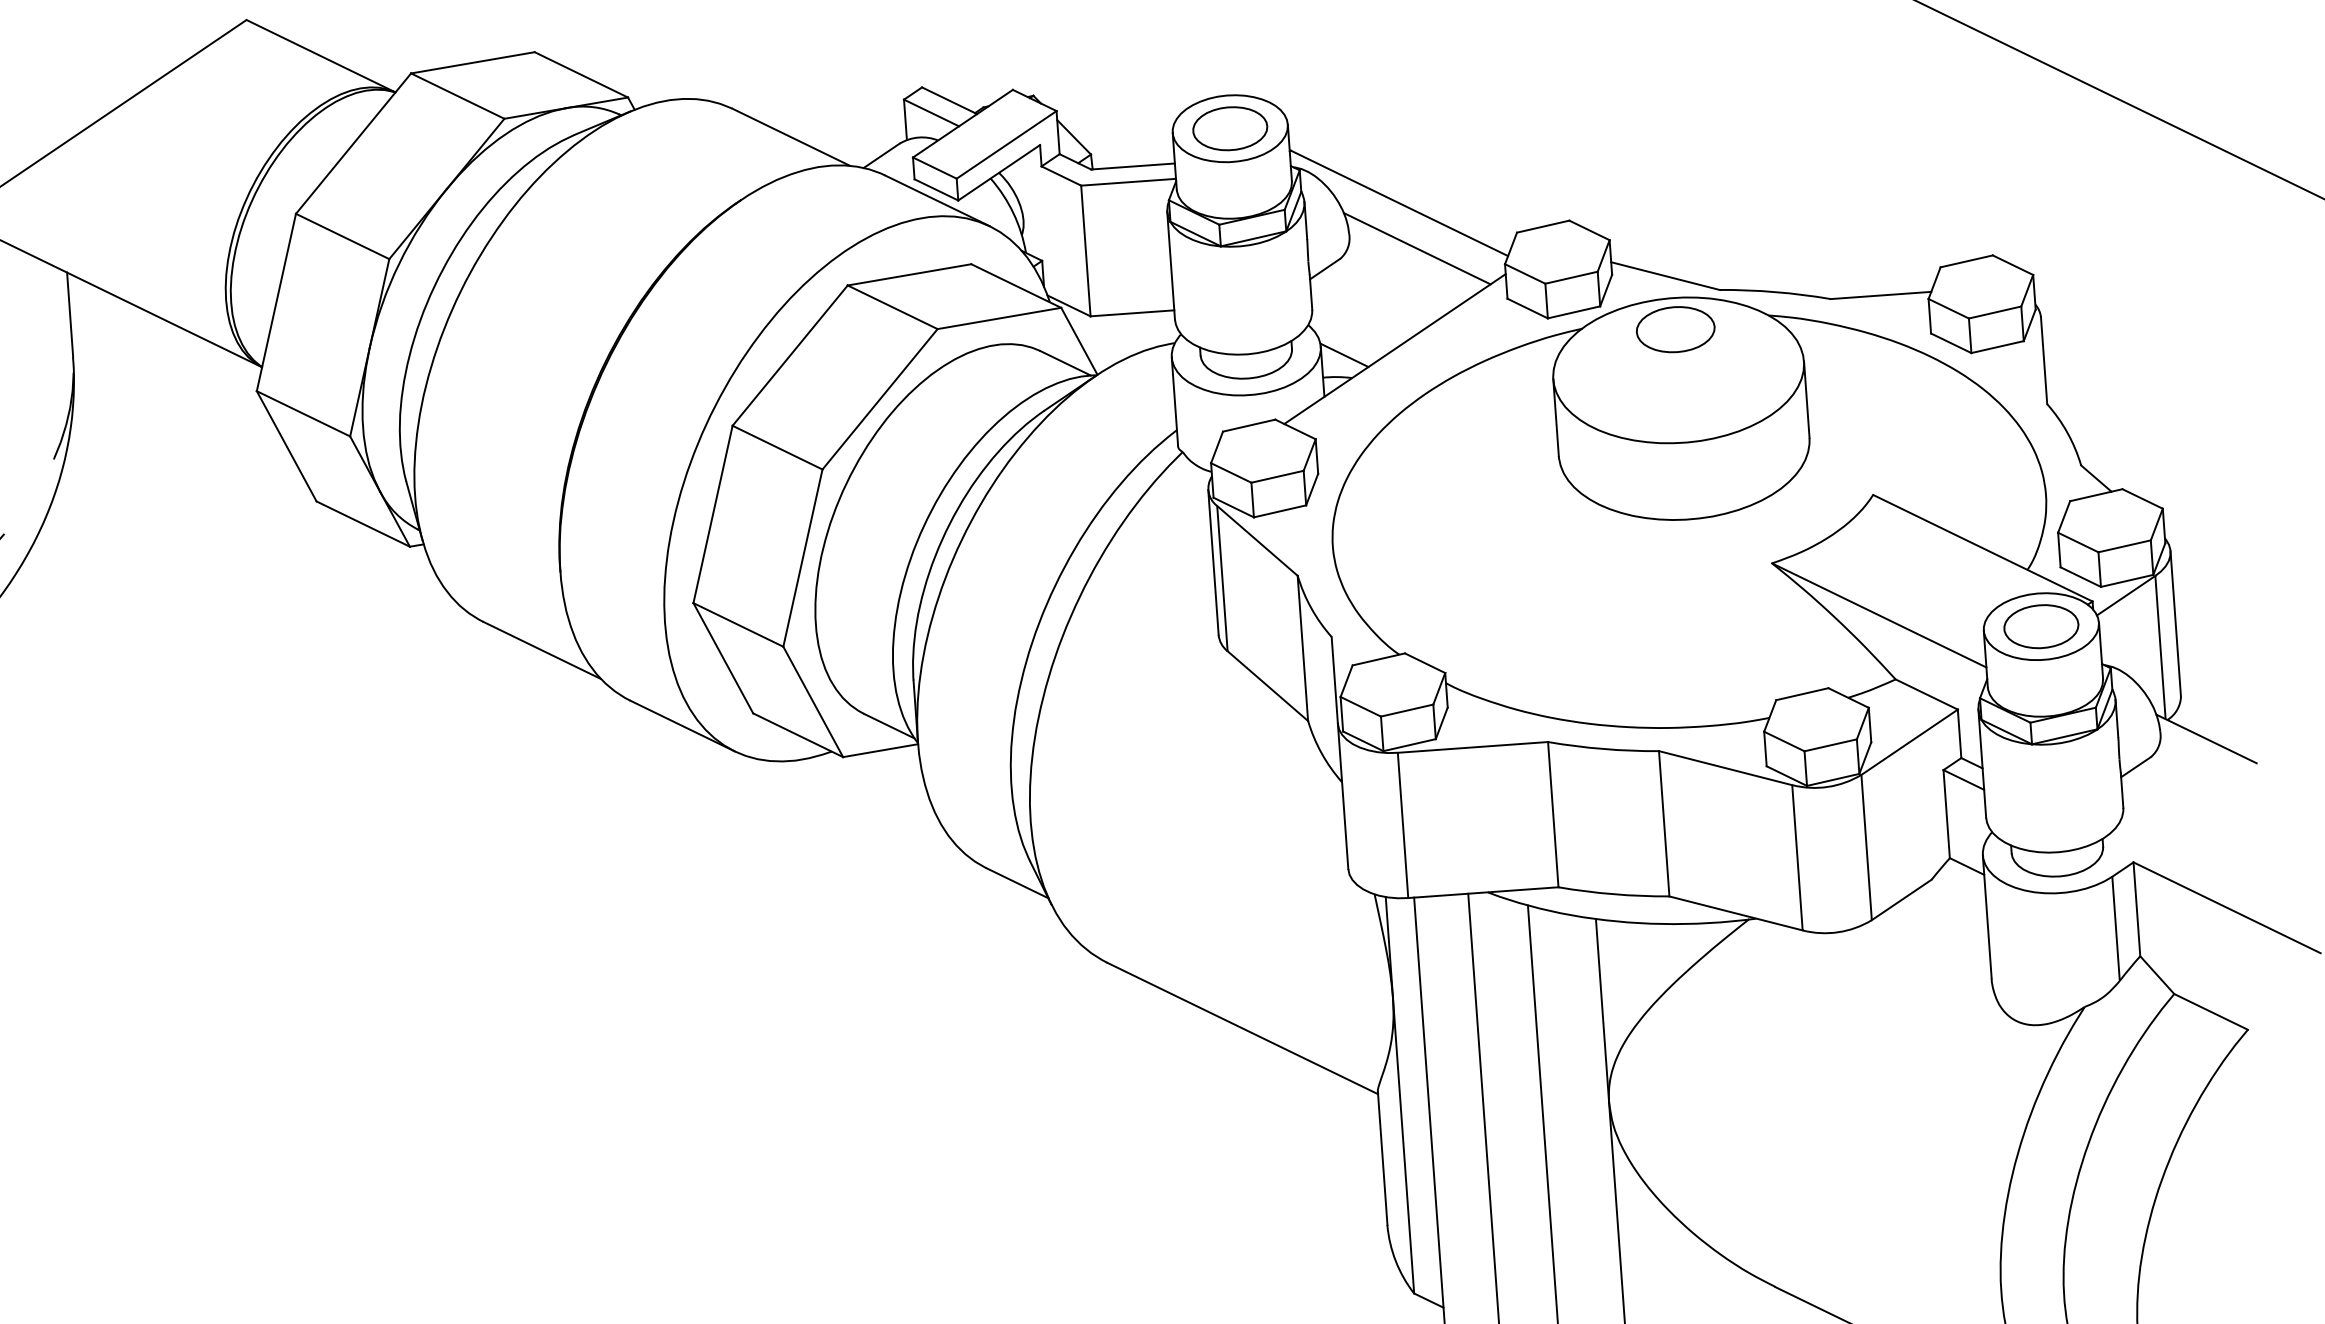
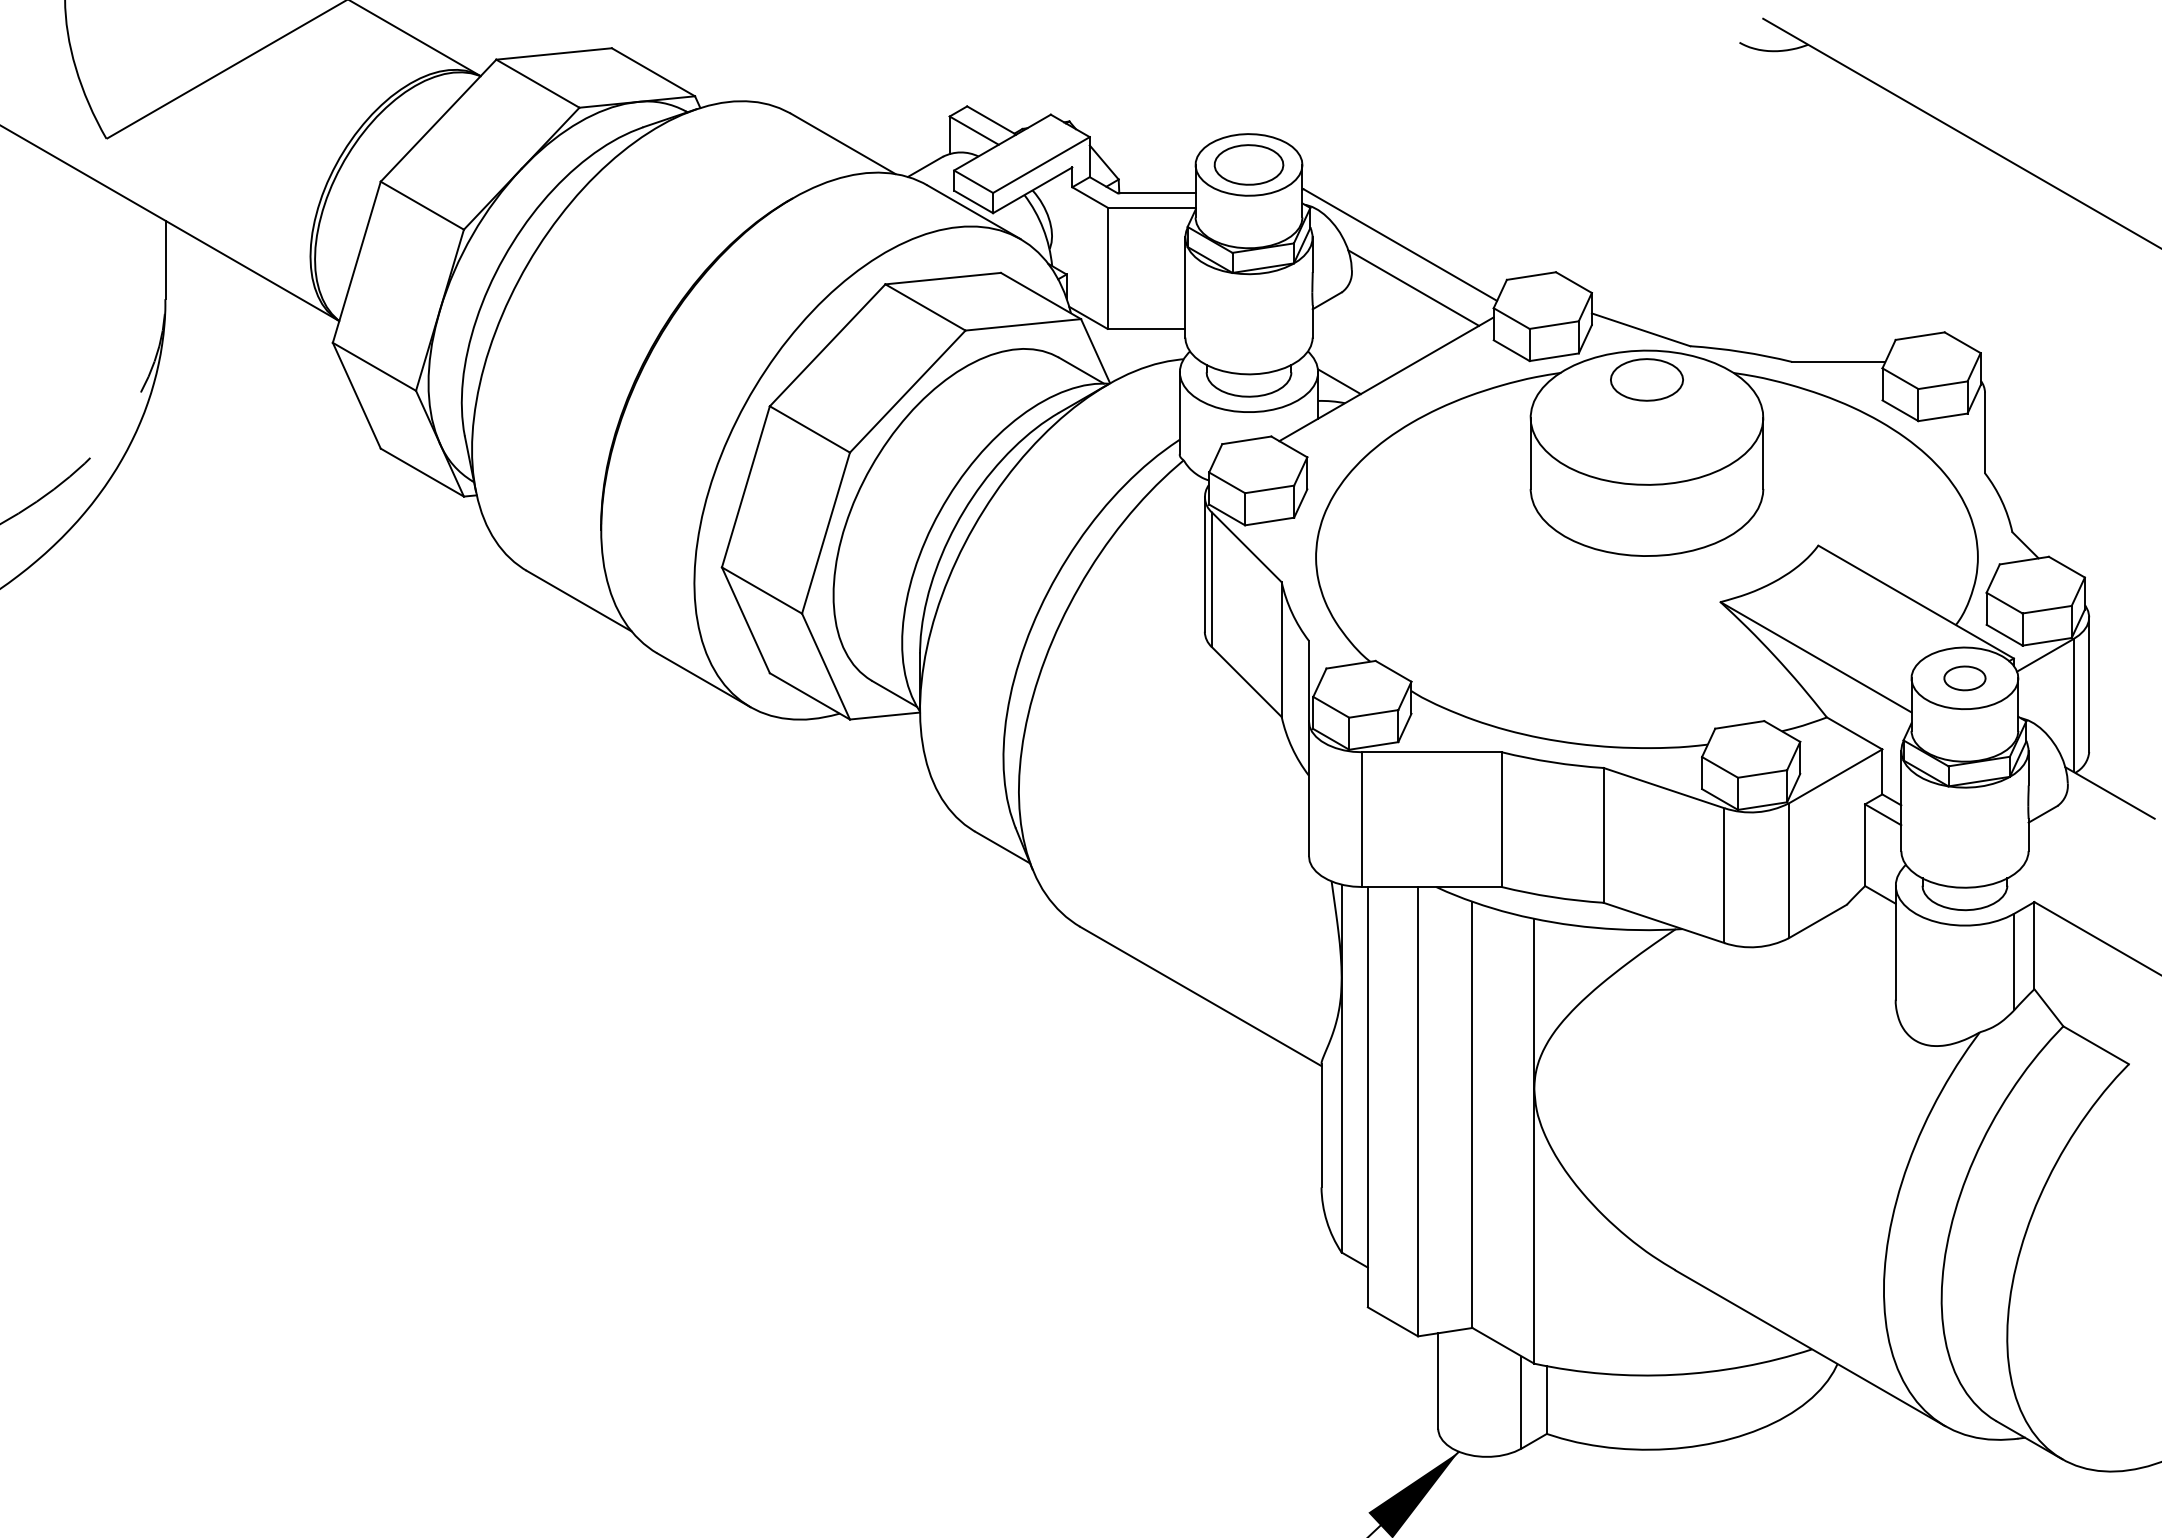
part: (2040, 626) -> (1964, 678), size x0.6

